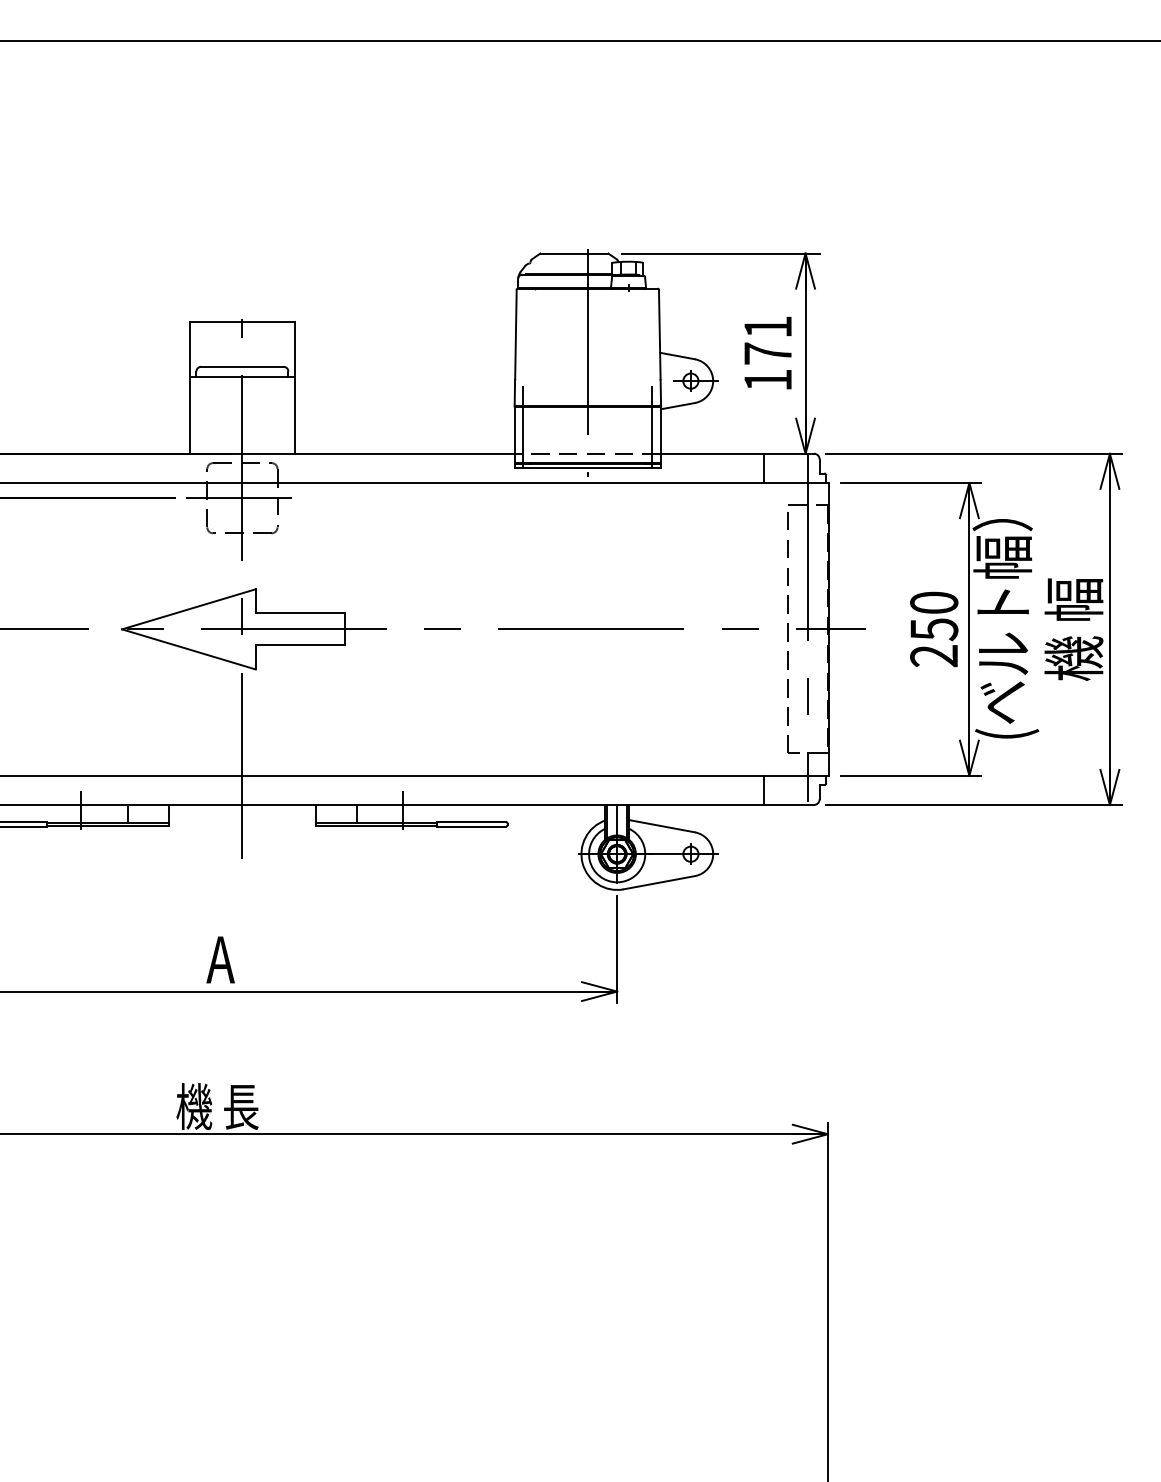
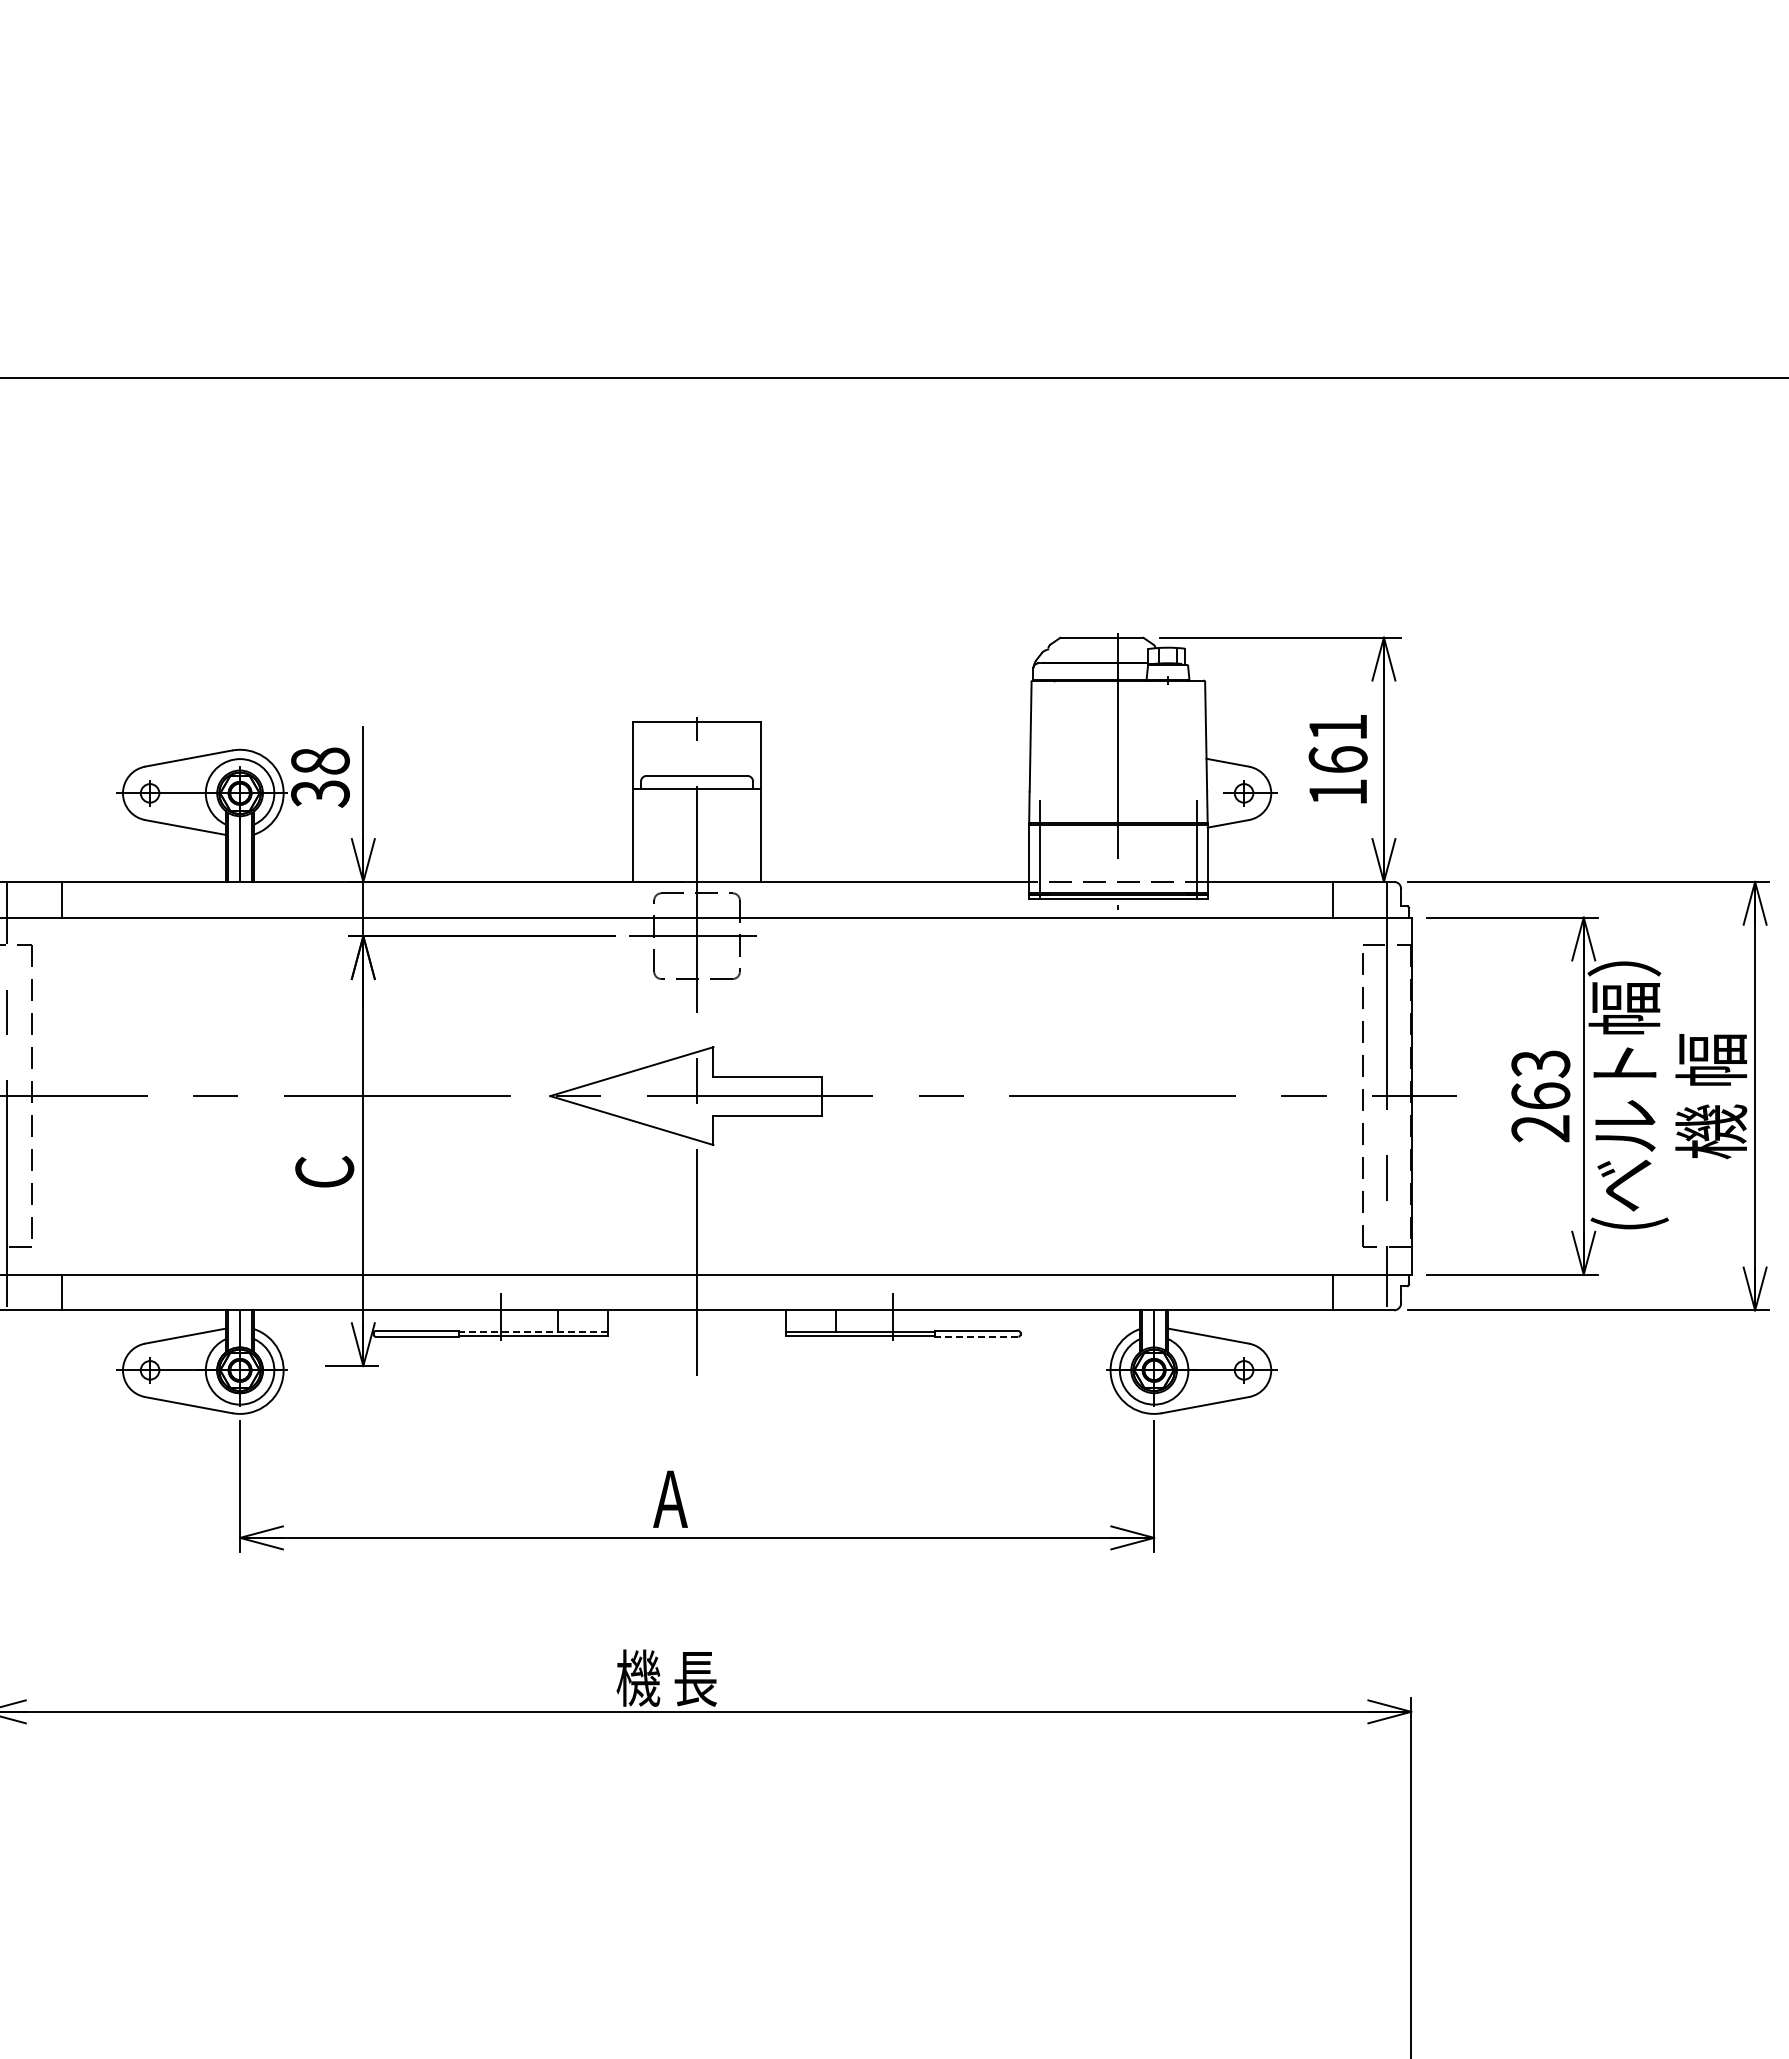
text: (767, 353) -> (1337, 759), 171 -> 161
text: (933, 616) -> (1540, 1080), 250 -> 263
line: (108, 822) -> (533, 1331), solid -> dashed
line: (471, 826) -> (976, 1336), solid -> dashed

